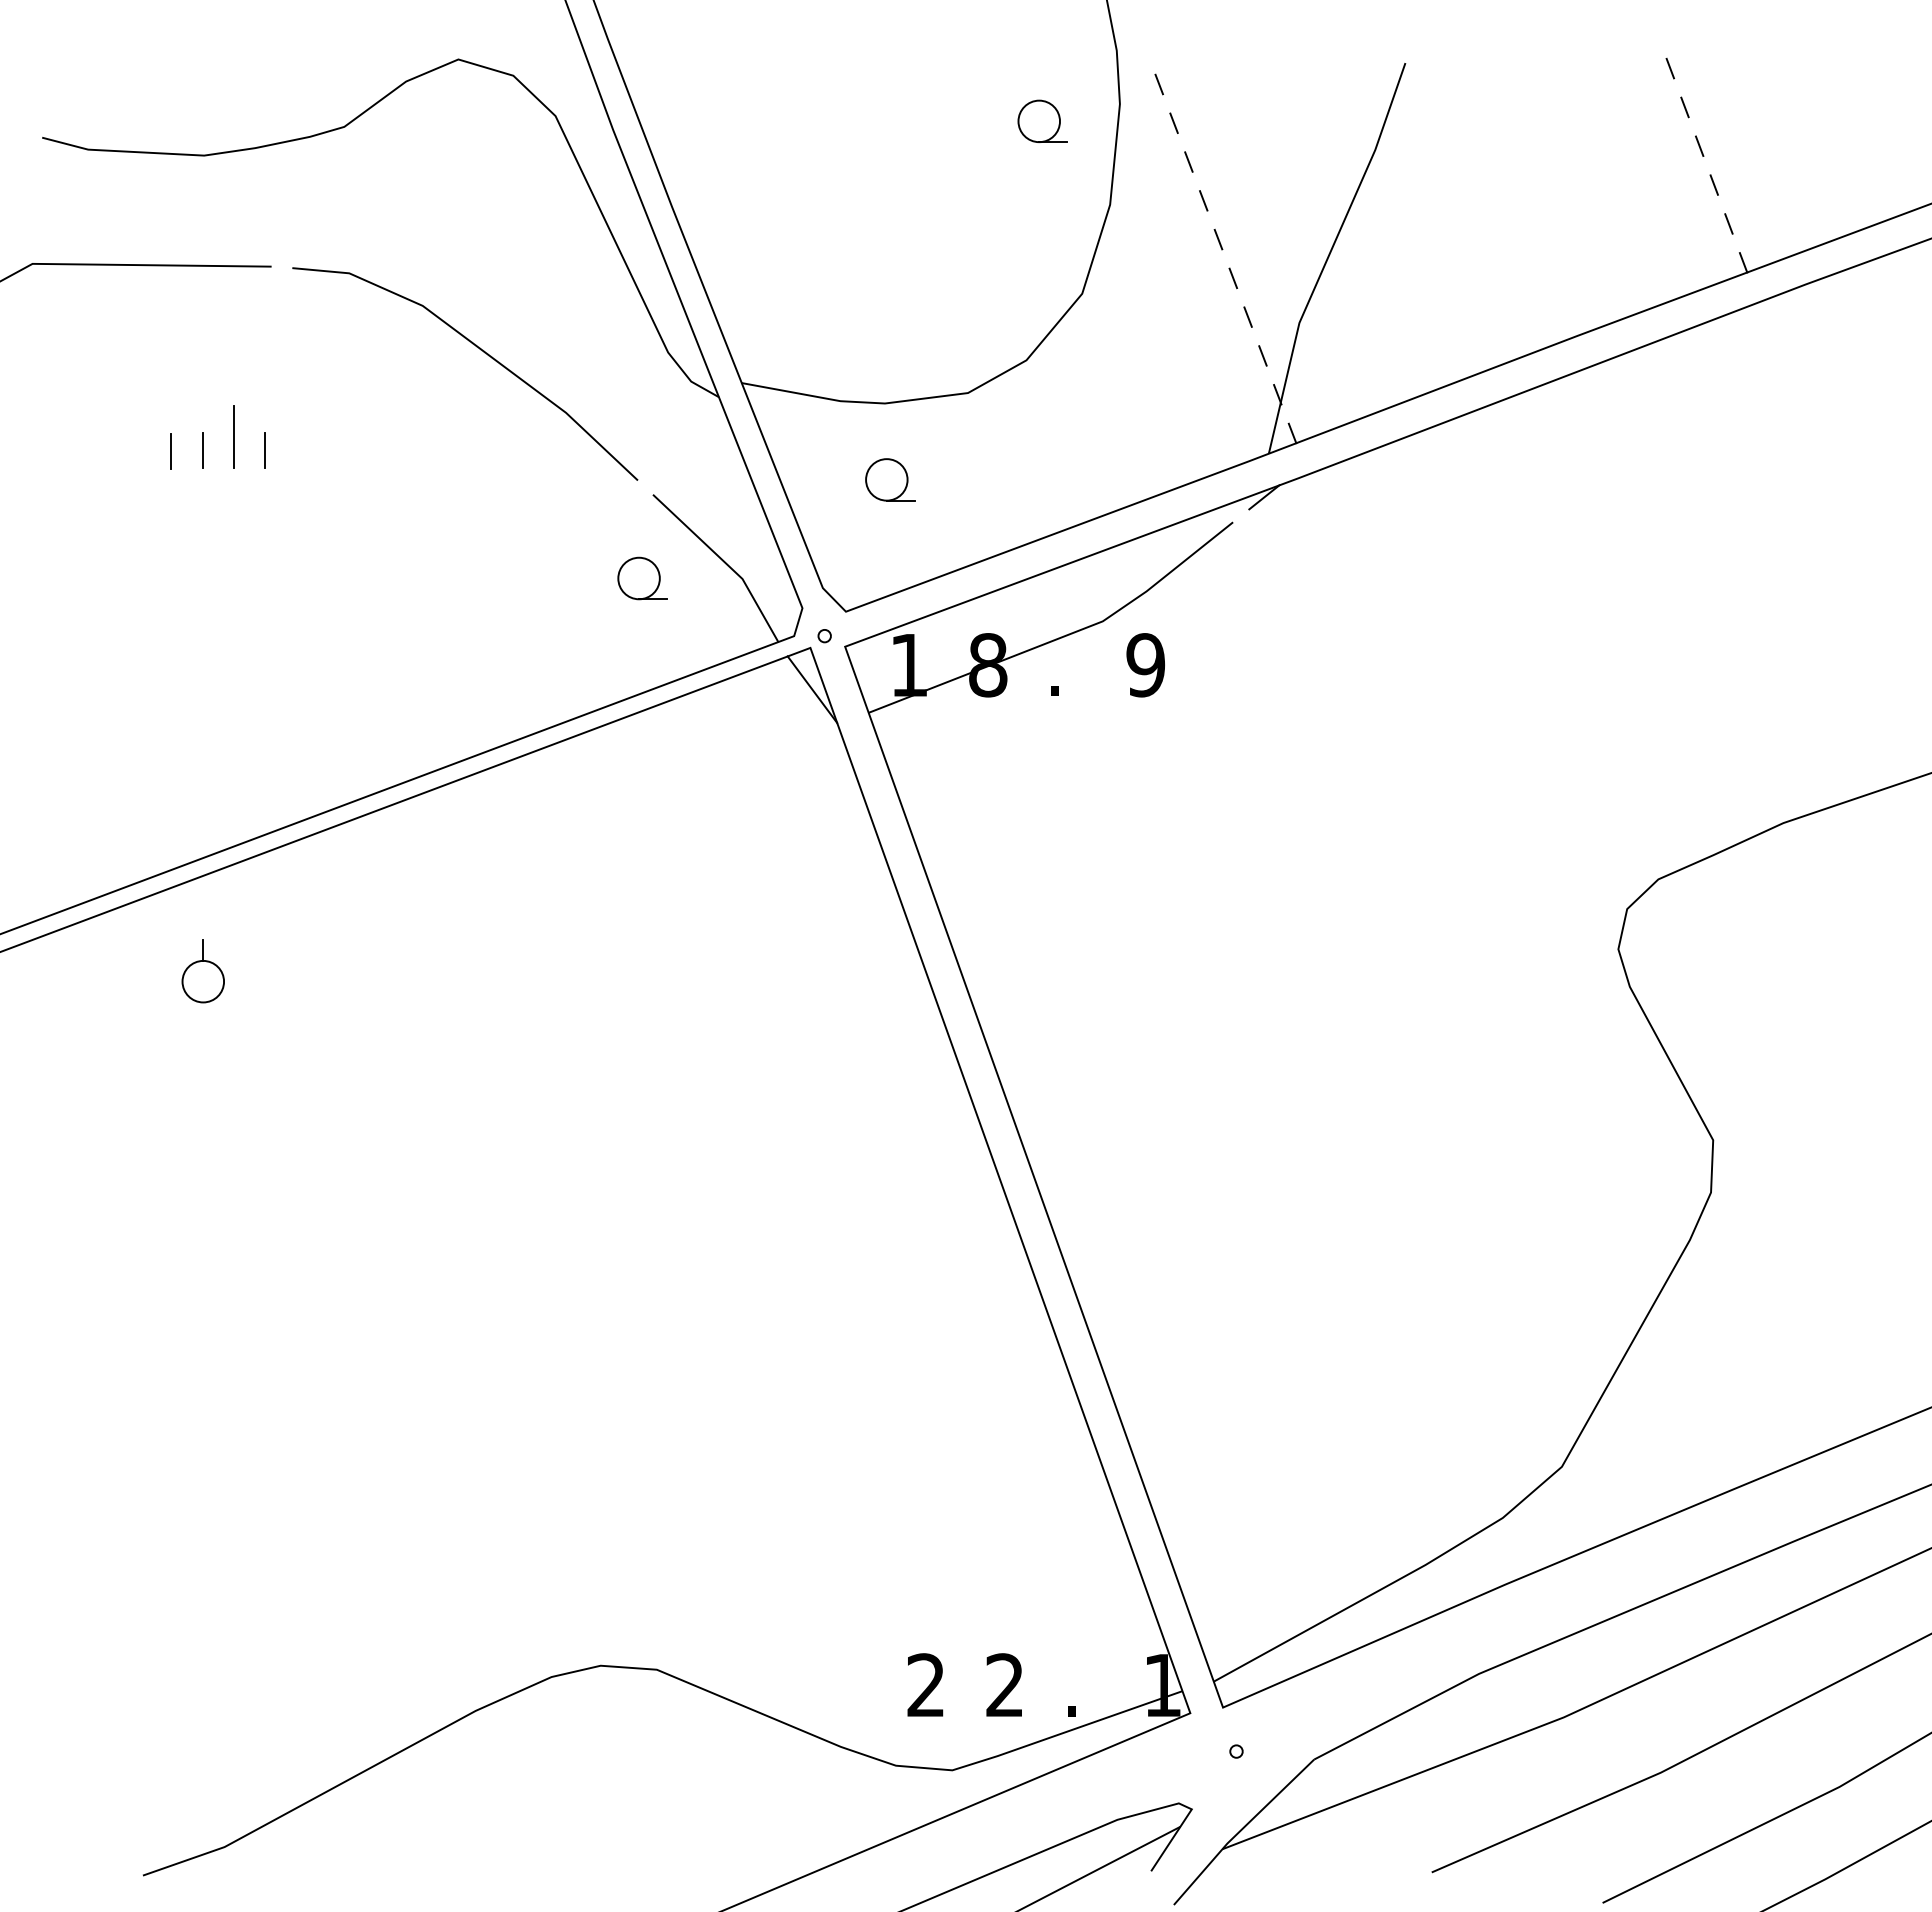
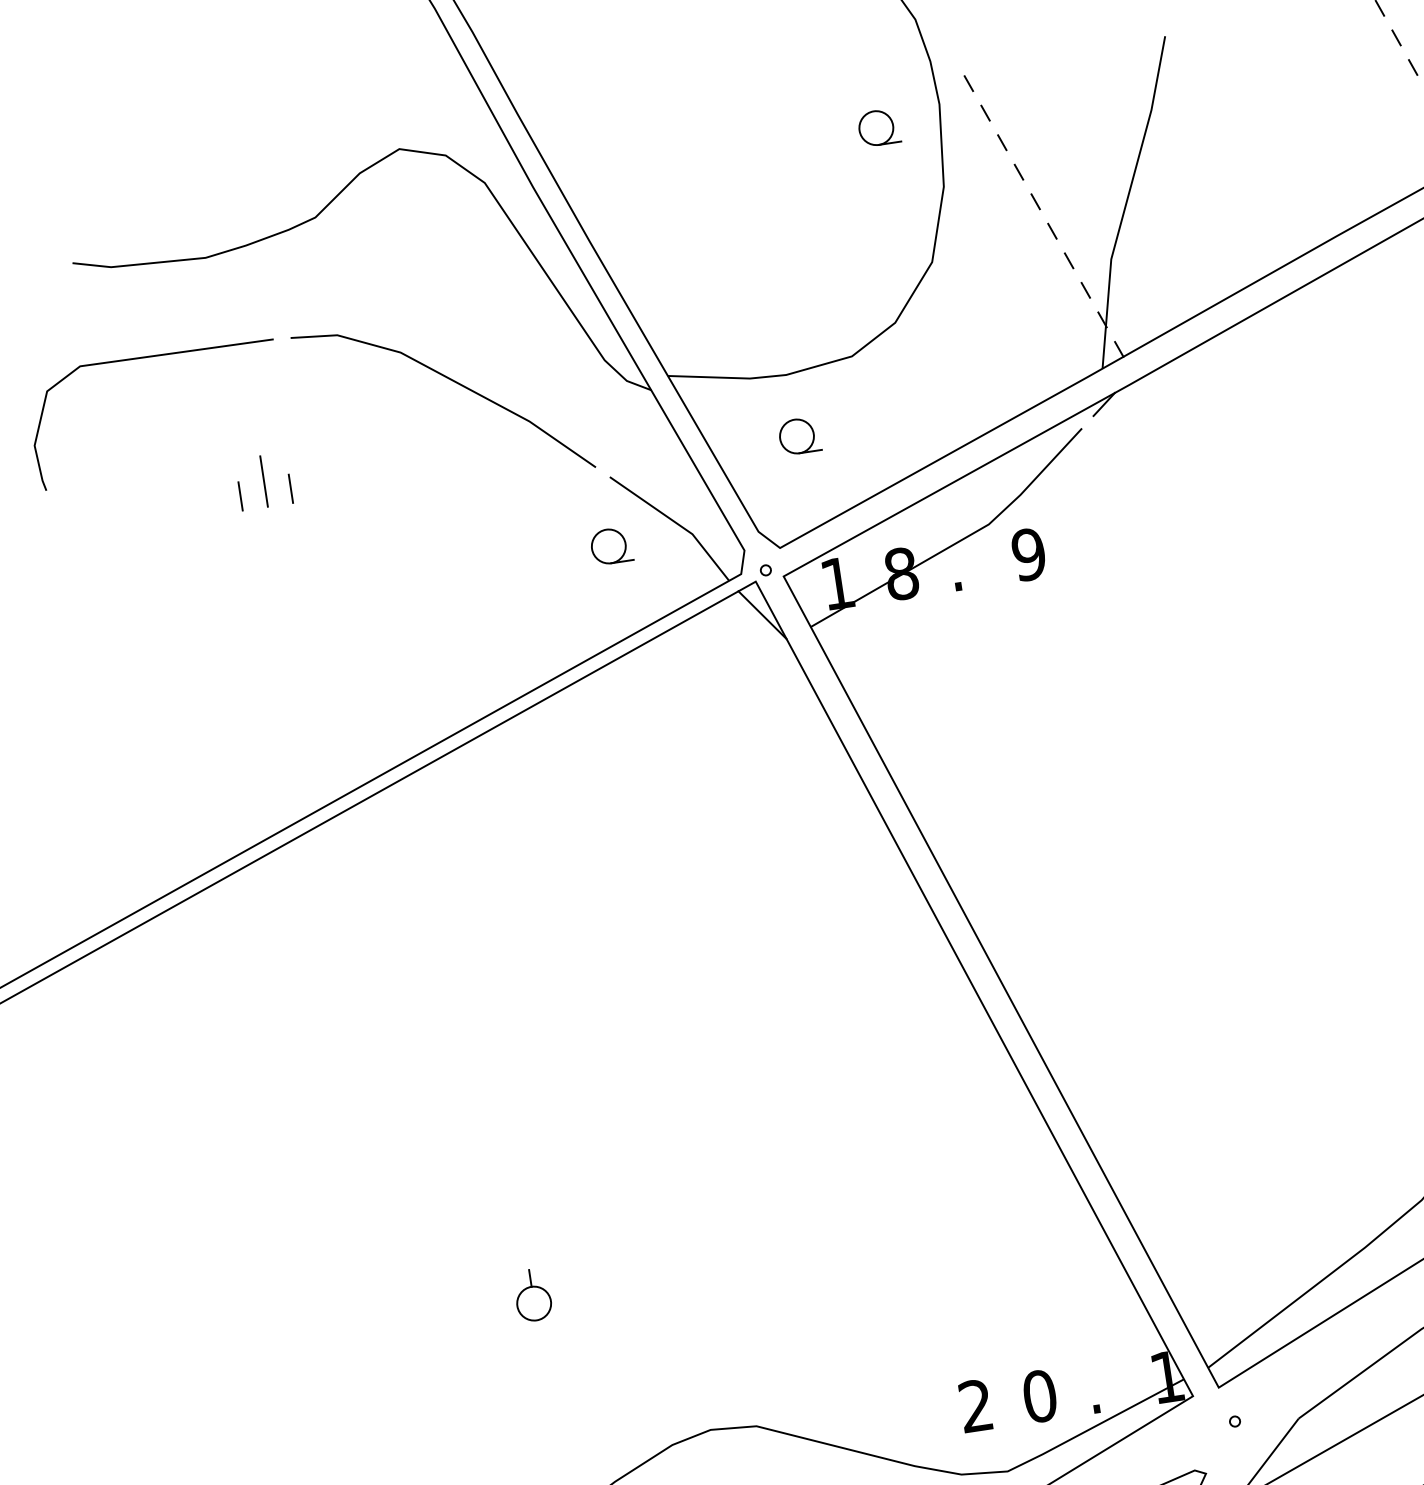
line: (170, 451) -> (214, 501), removed
part: (202, 971) -> (532, 1295), moved
text: (1004, 1685) -> (1039, 1396), 2 -> 0

